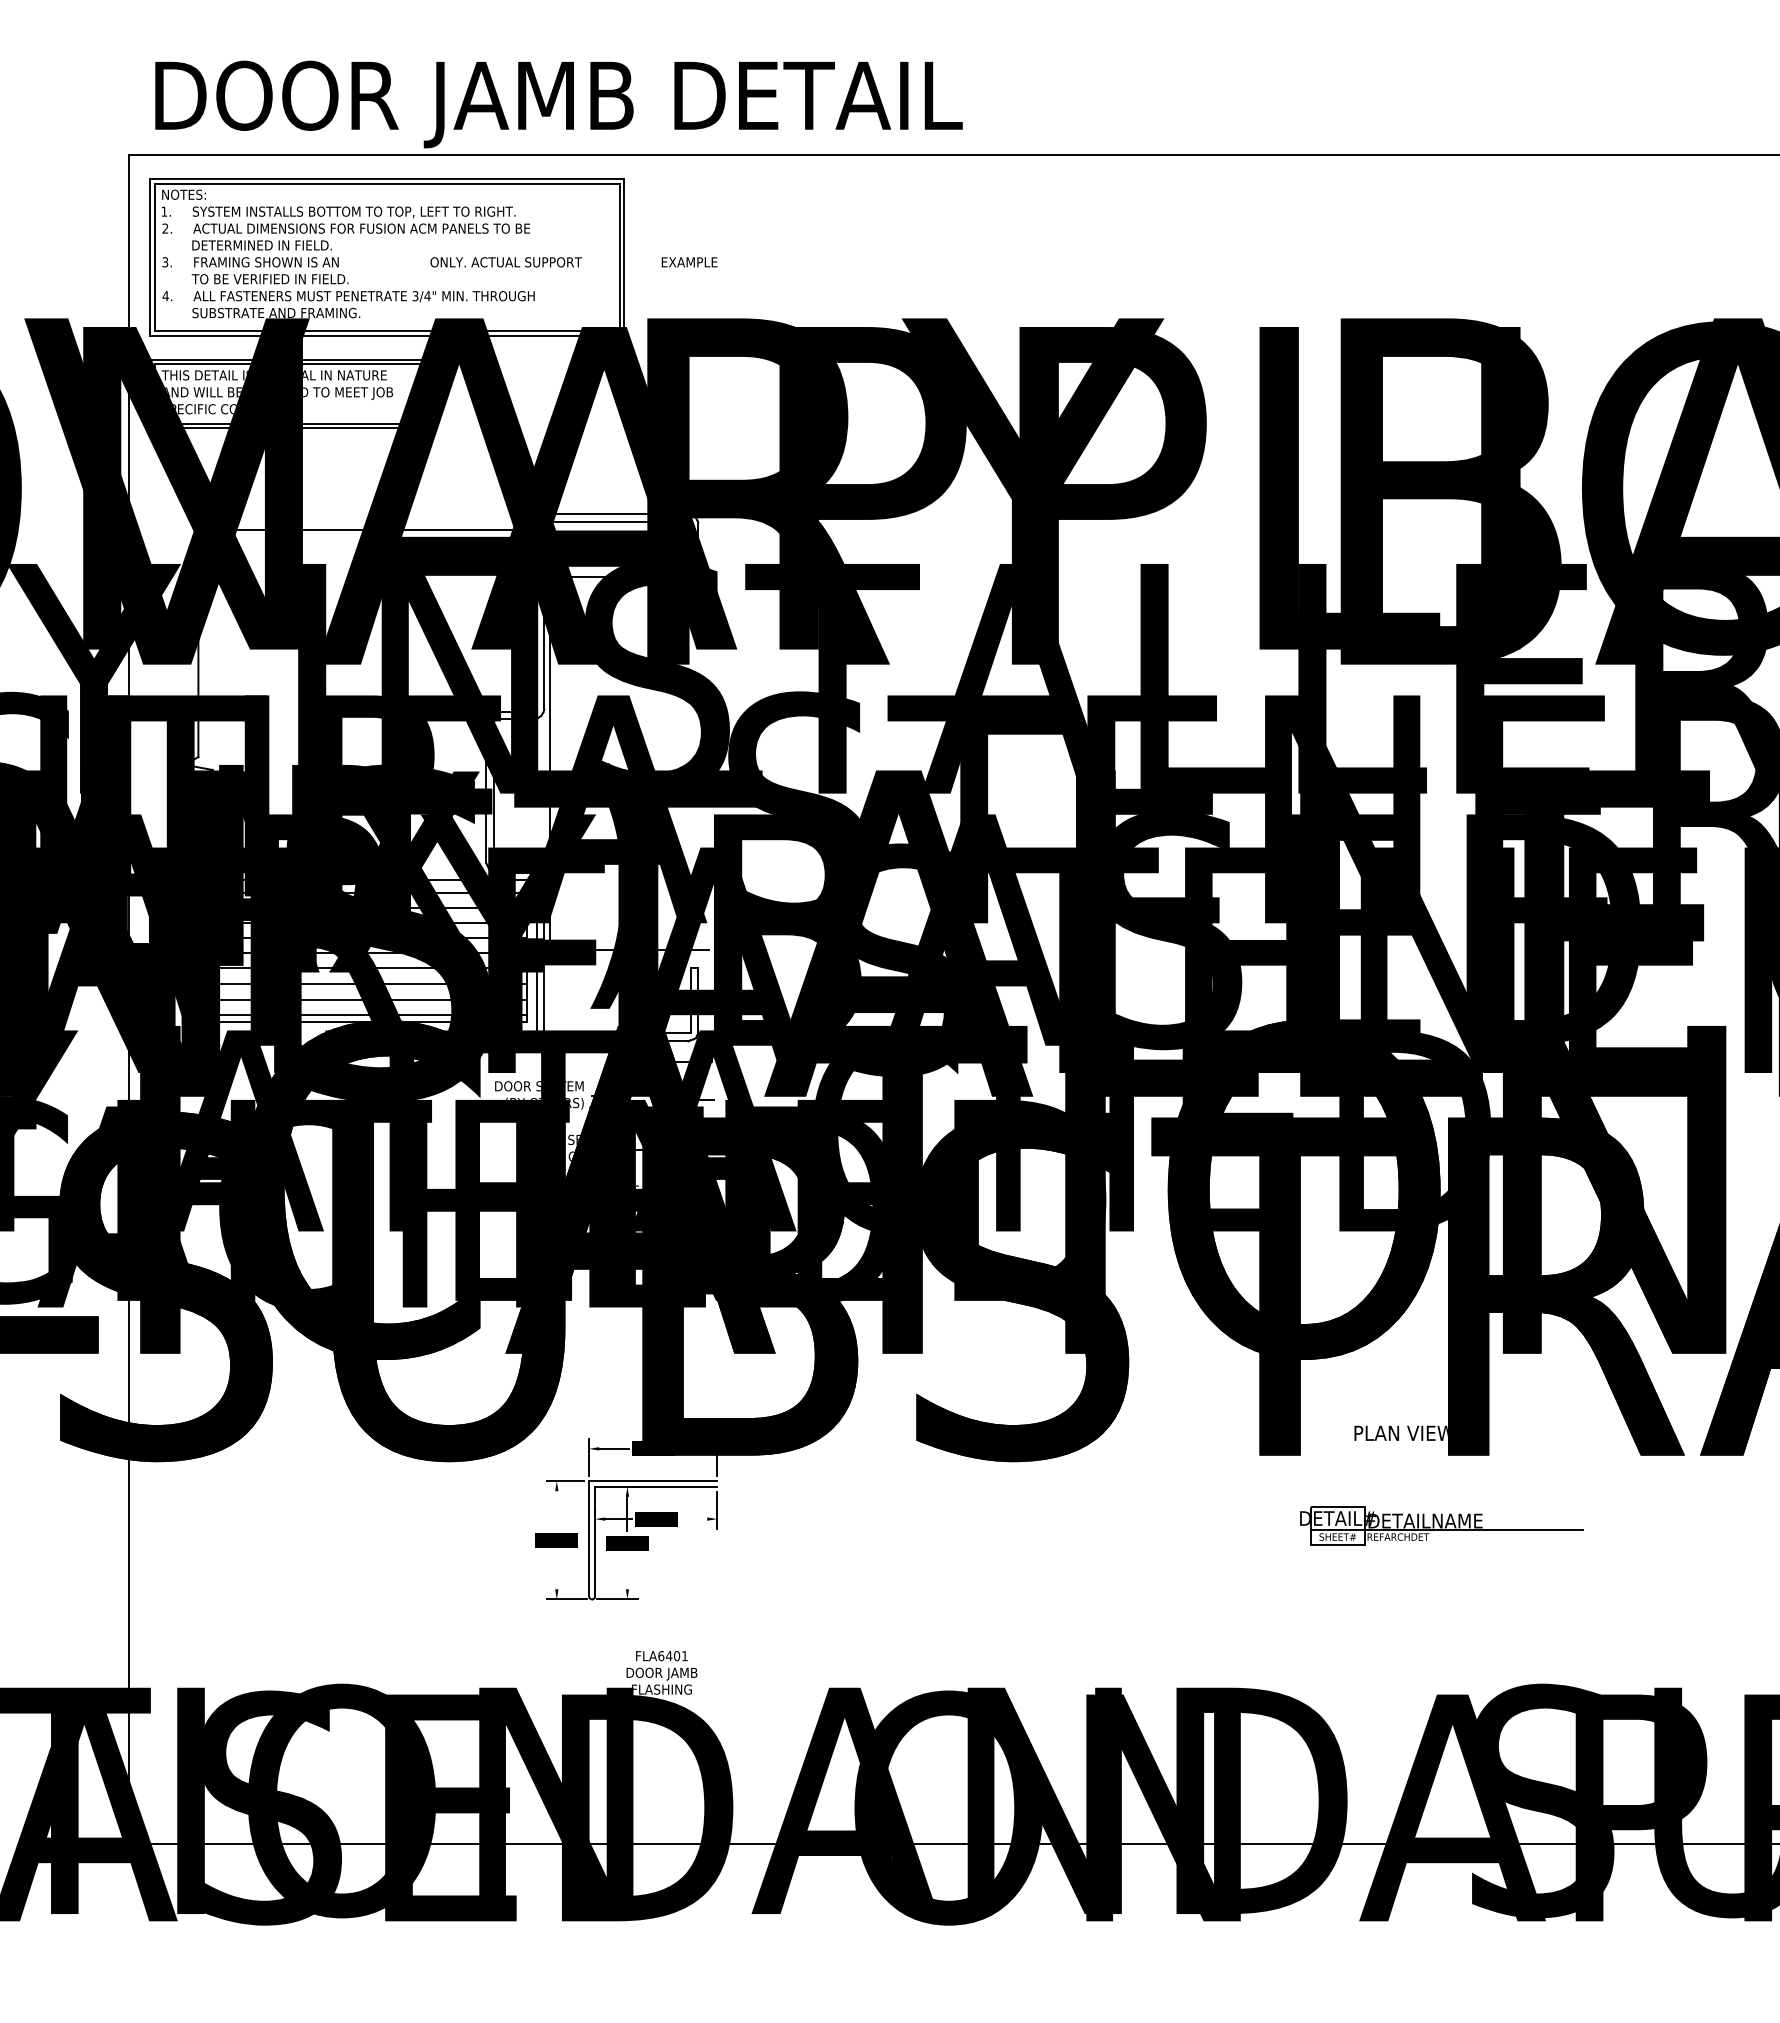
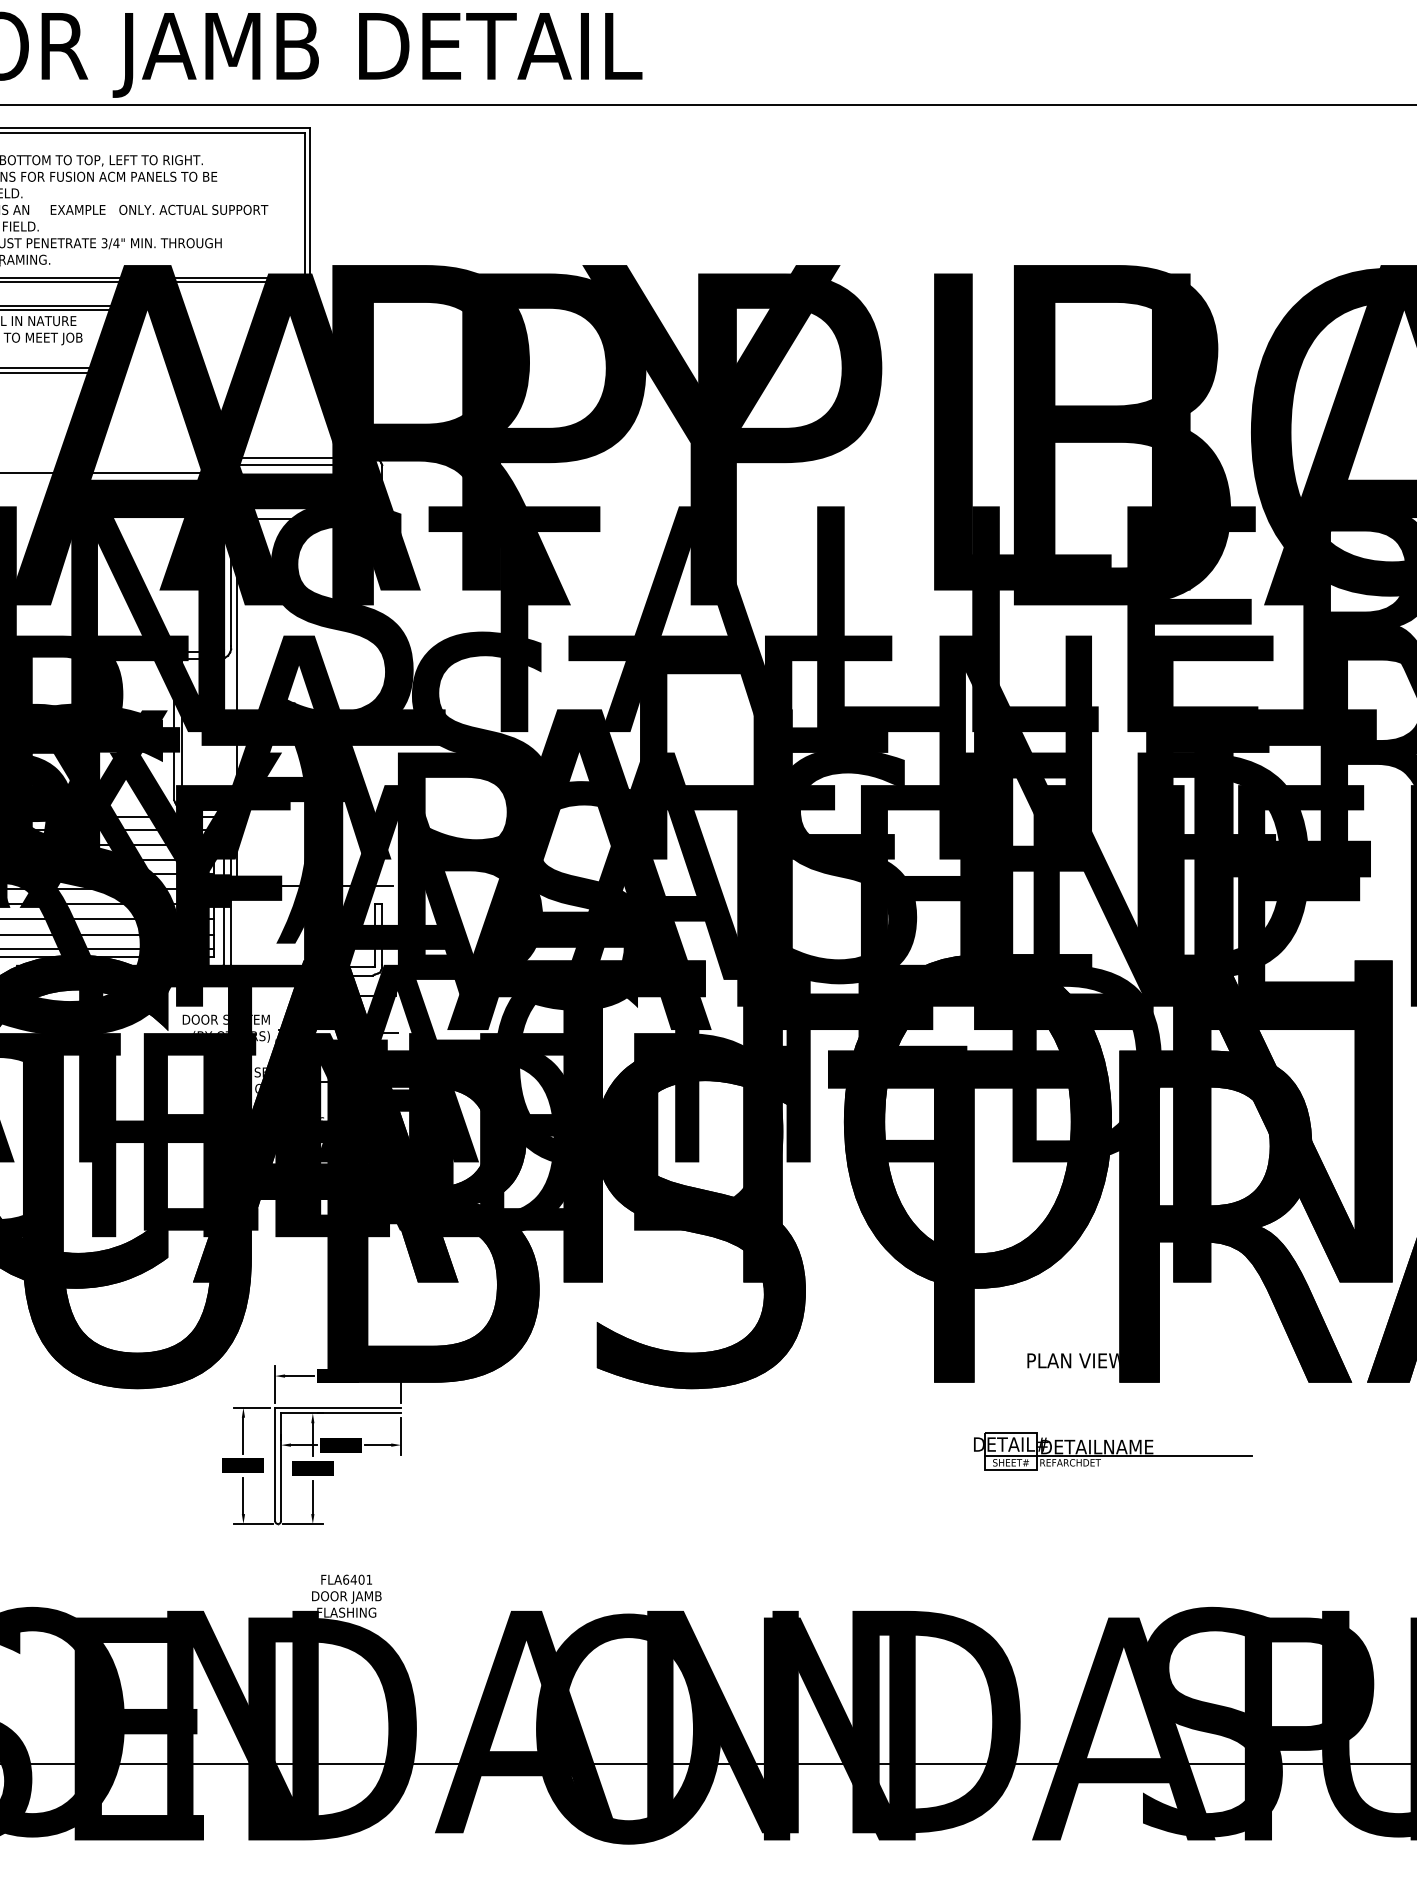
text: (689, 262) -> (78, 210), moved
line: (556, 1509) -> (243, 1435), added
line: (693, 1519) -> (377, 1445), added
line: (556, 1570) -> (243, 1495), added
line: (627, 1572) -> (312, 1497), added

